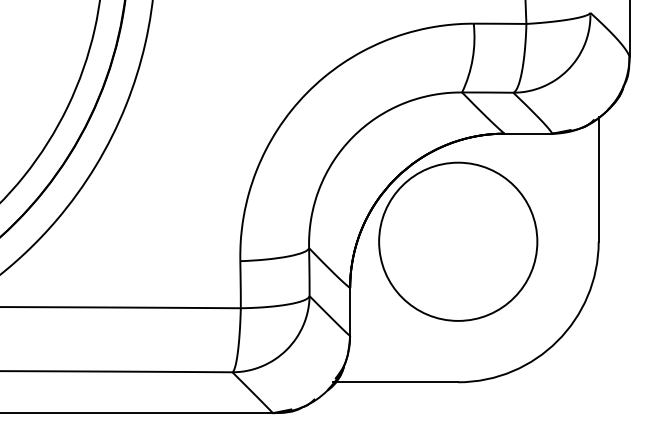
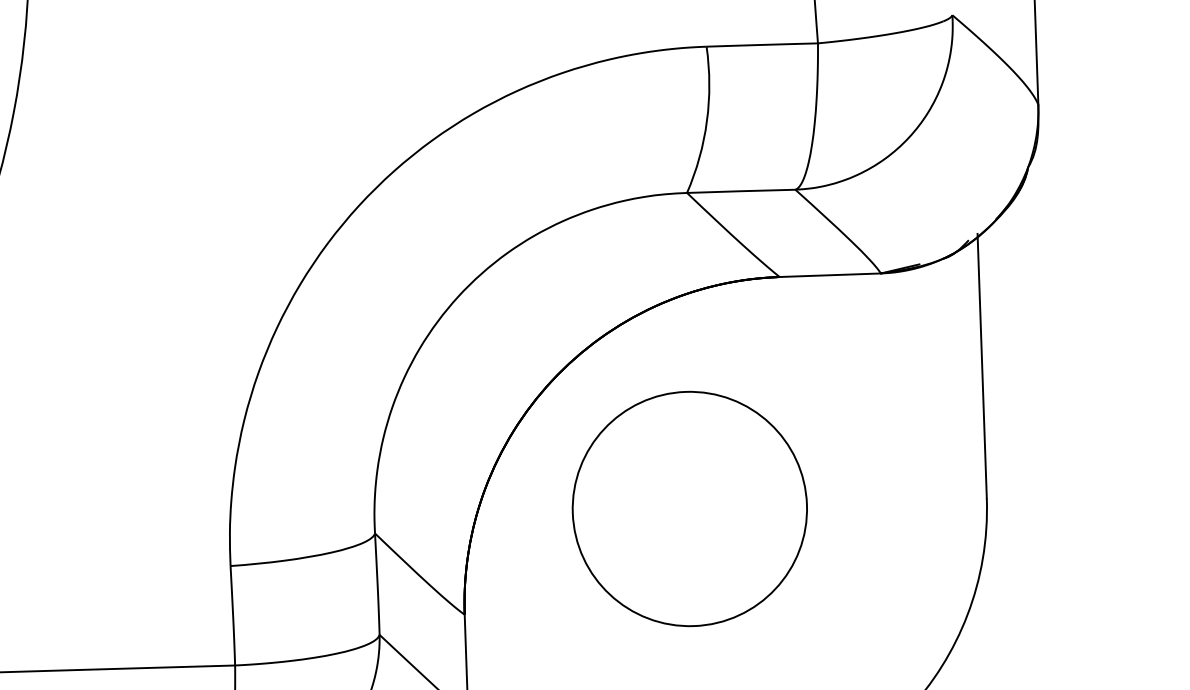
circle: (458, 241) -> (690, 508), size x0.7

